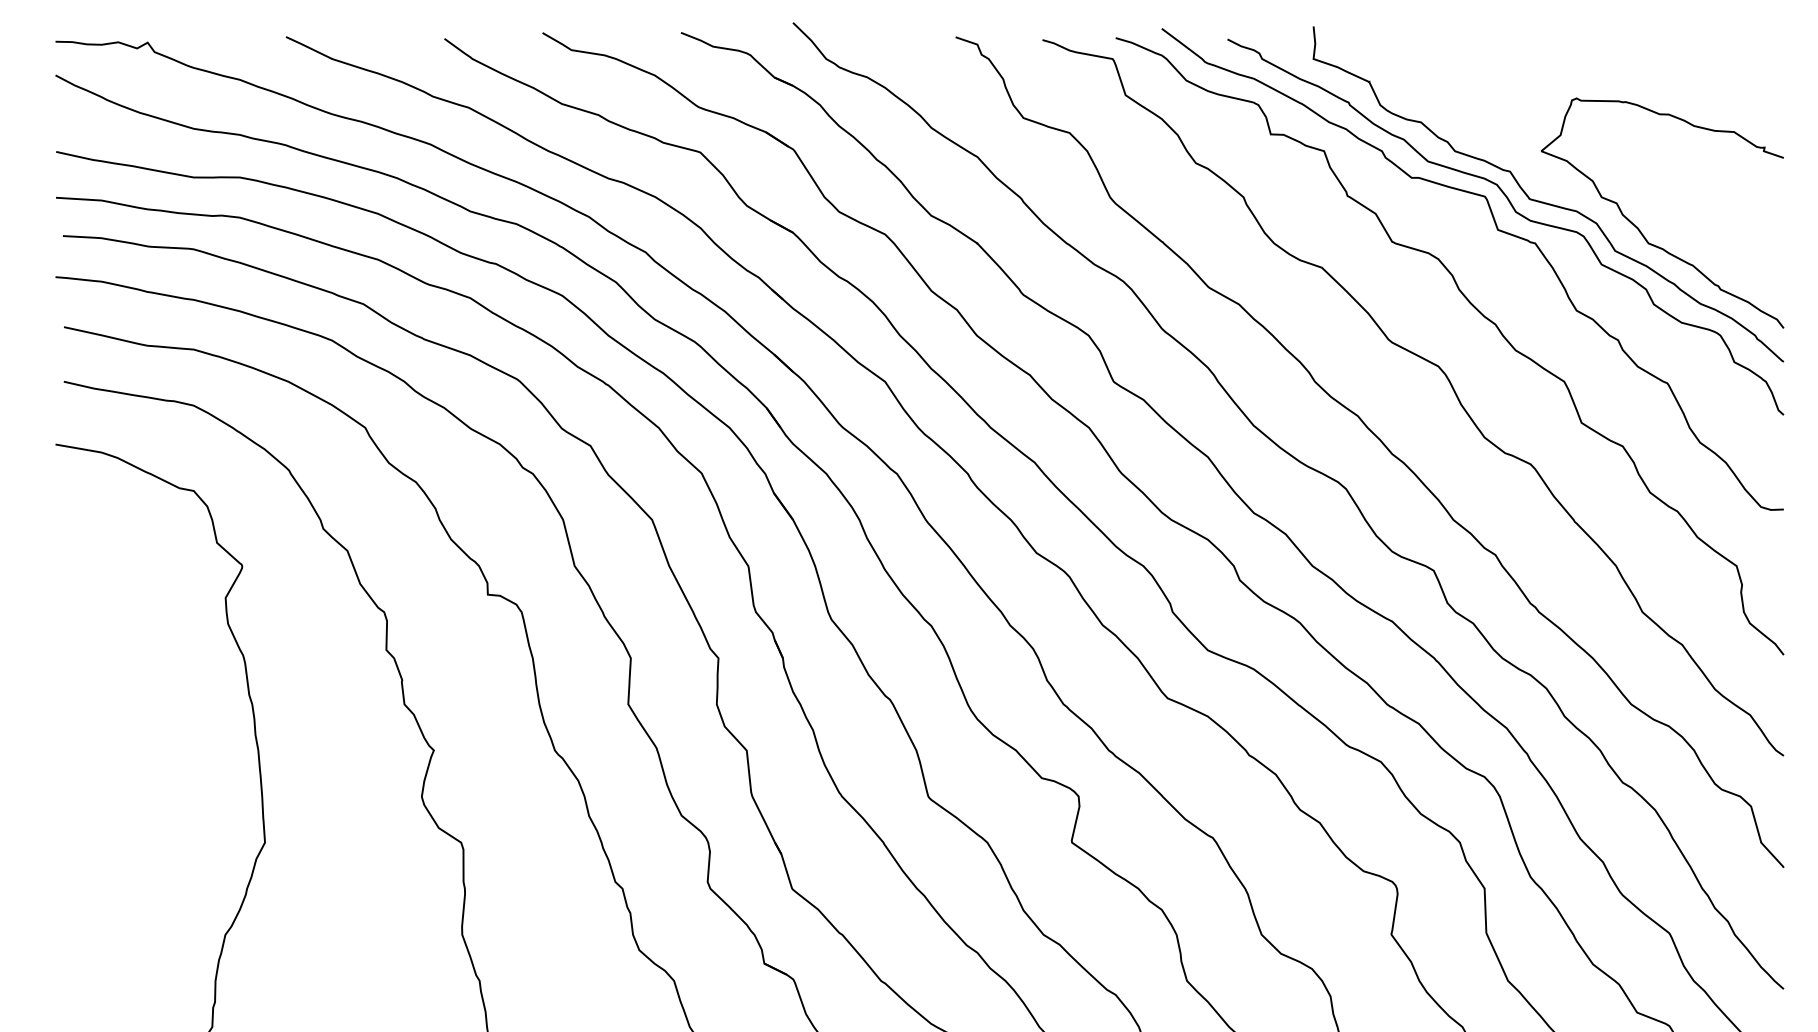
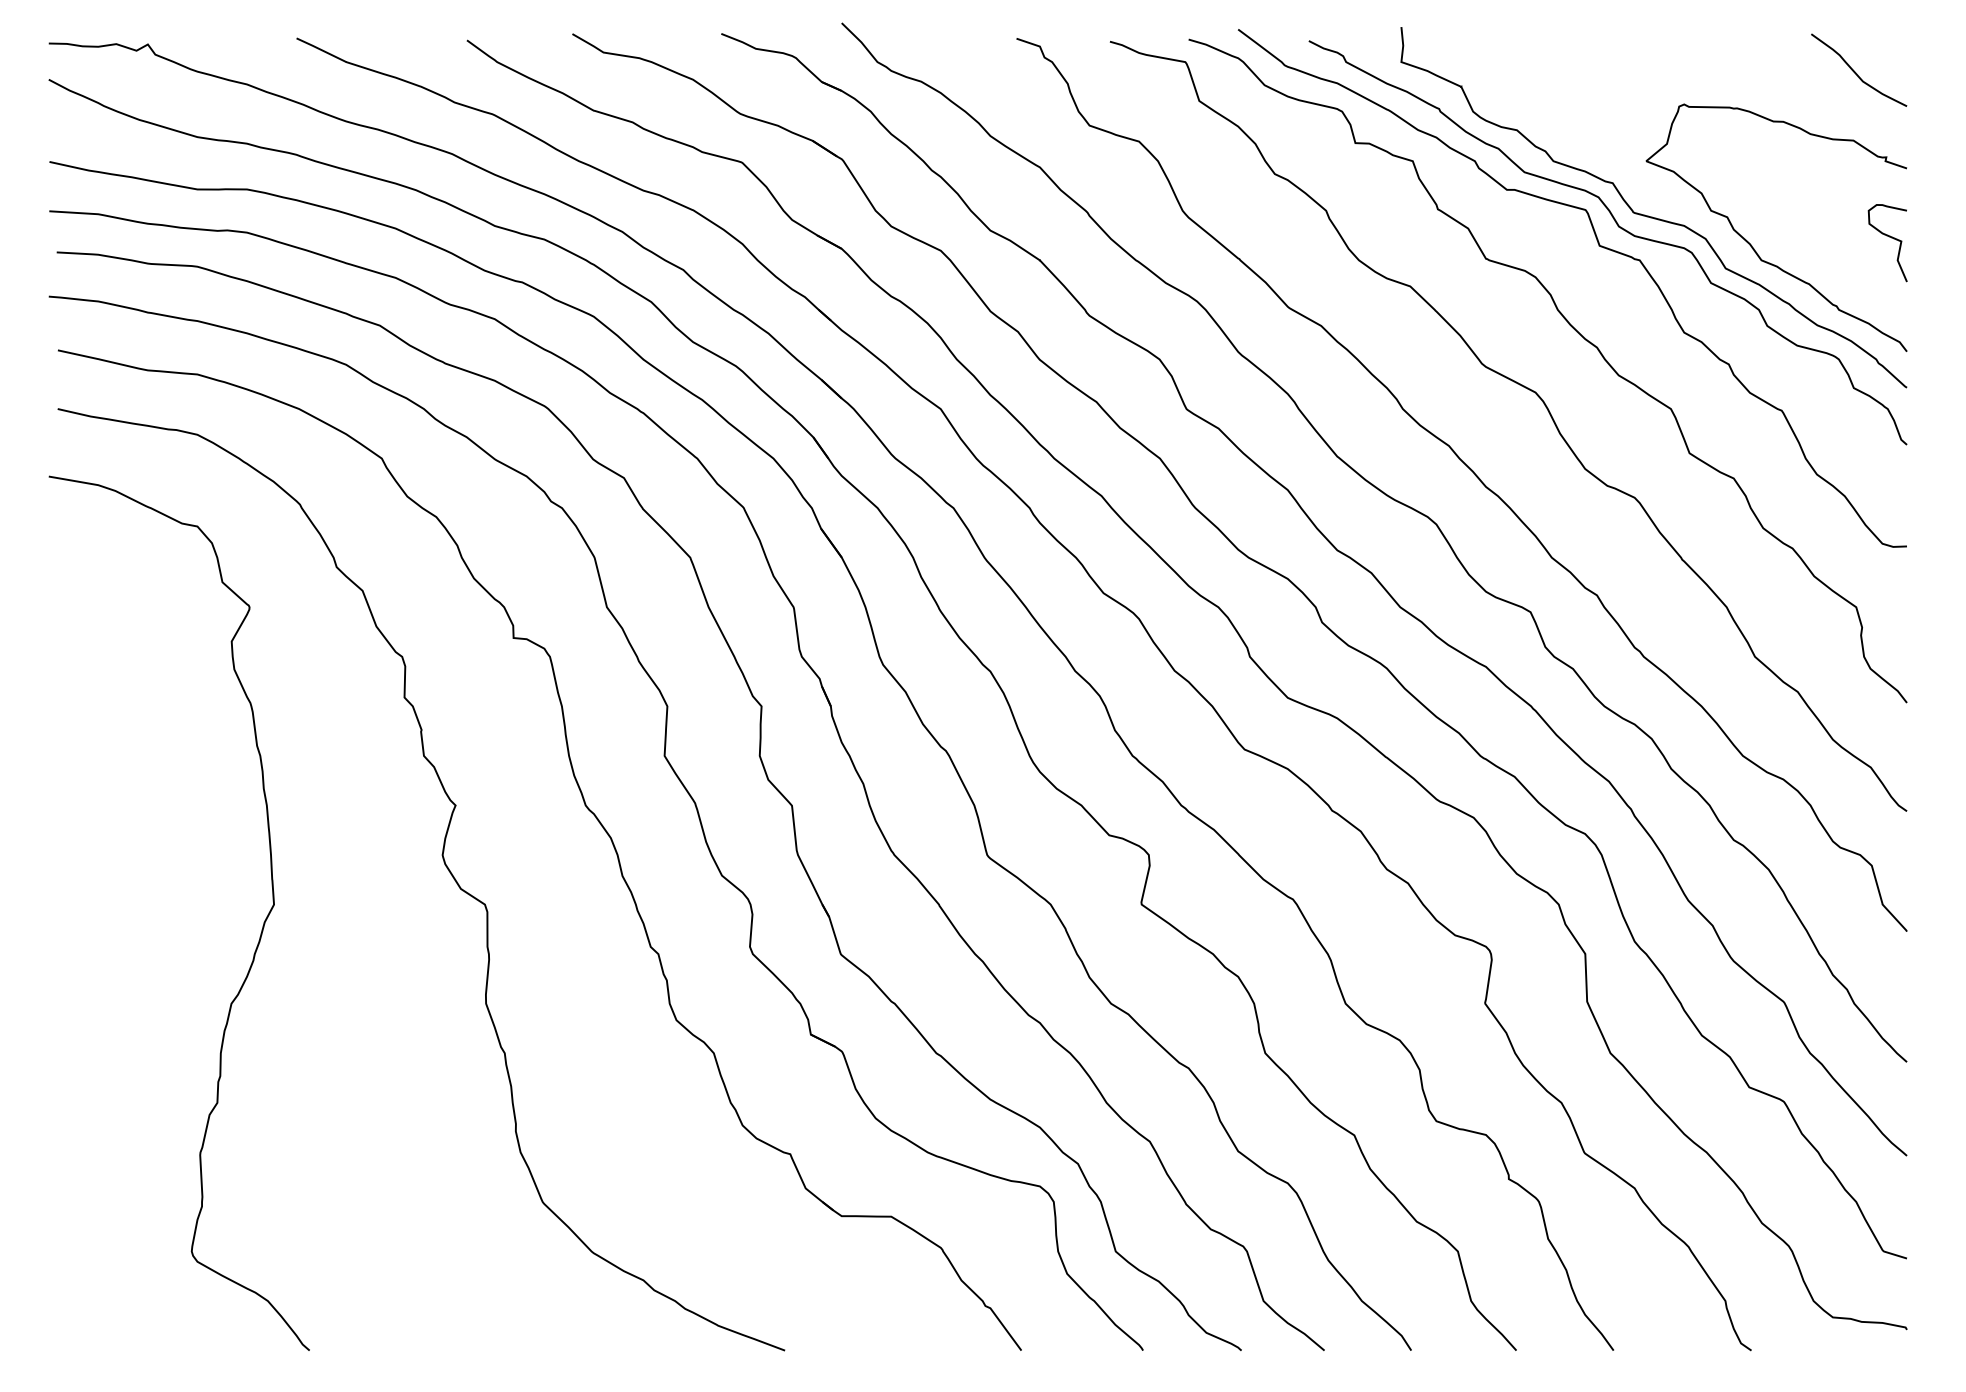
curve: (1736, 68) -> (1856, 72), added
curve: (1767, 222) -> (1889, 237), added

